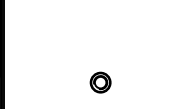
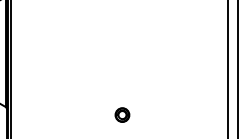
part: (100, 82) -> (122, 114), size x0.6

